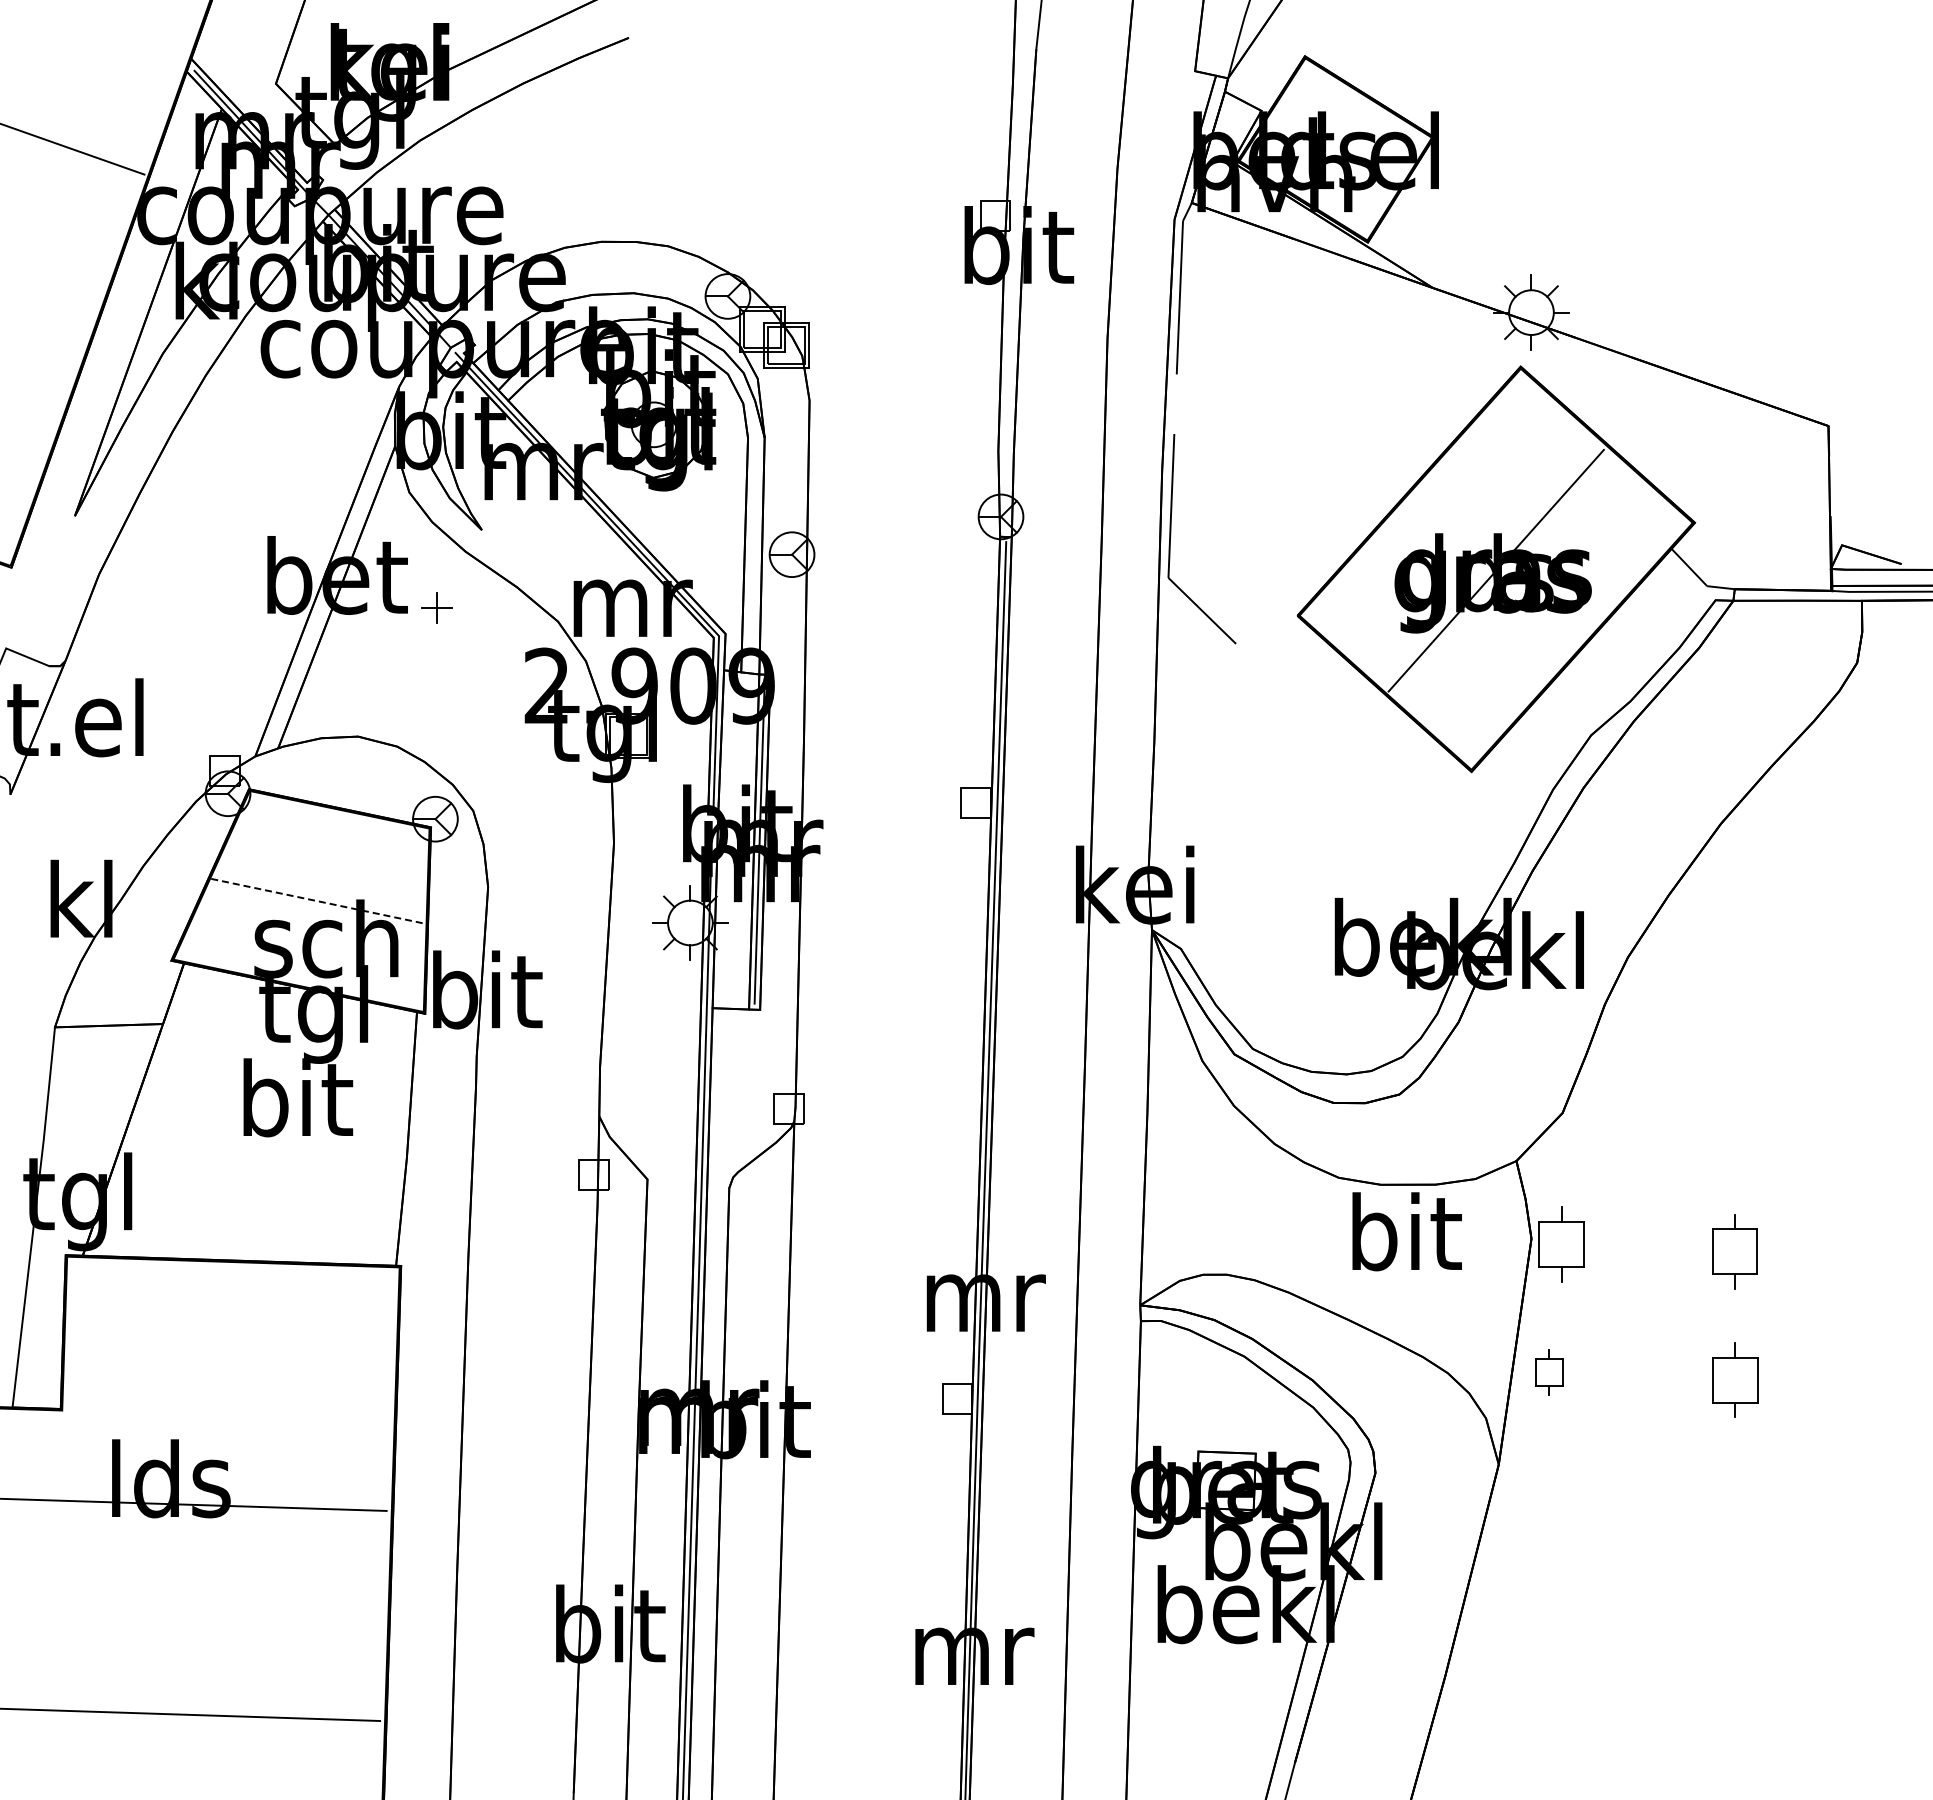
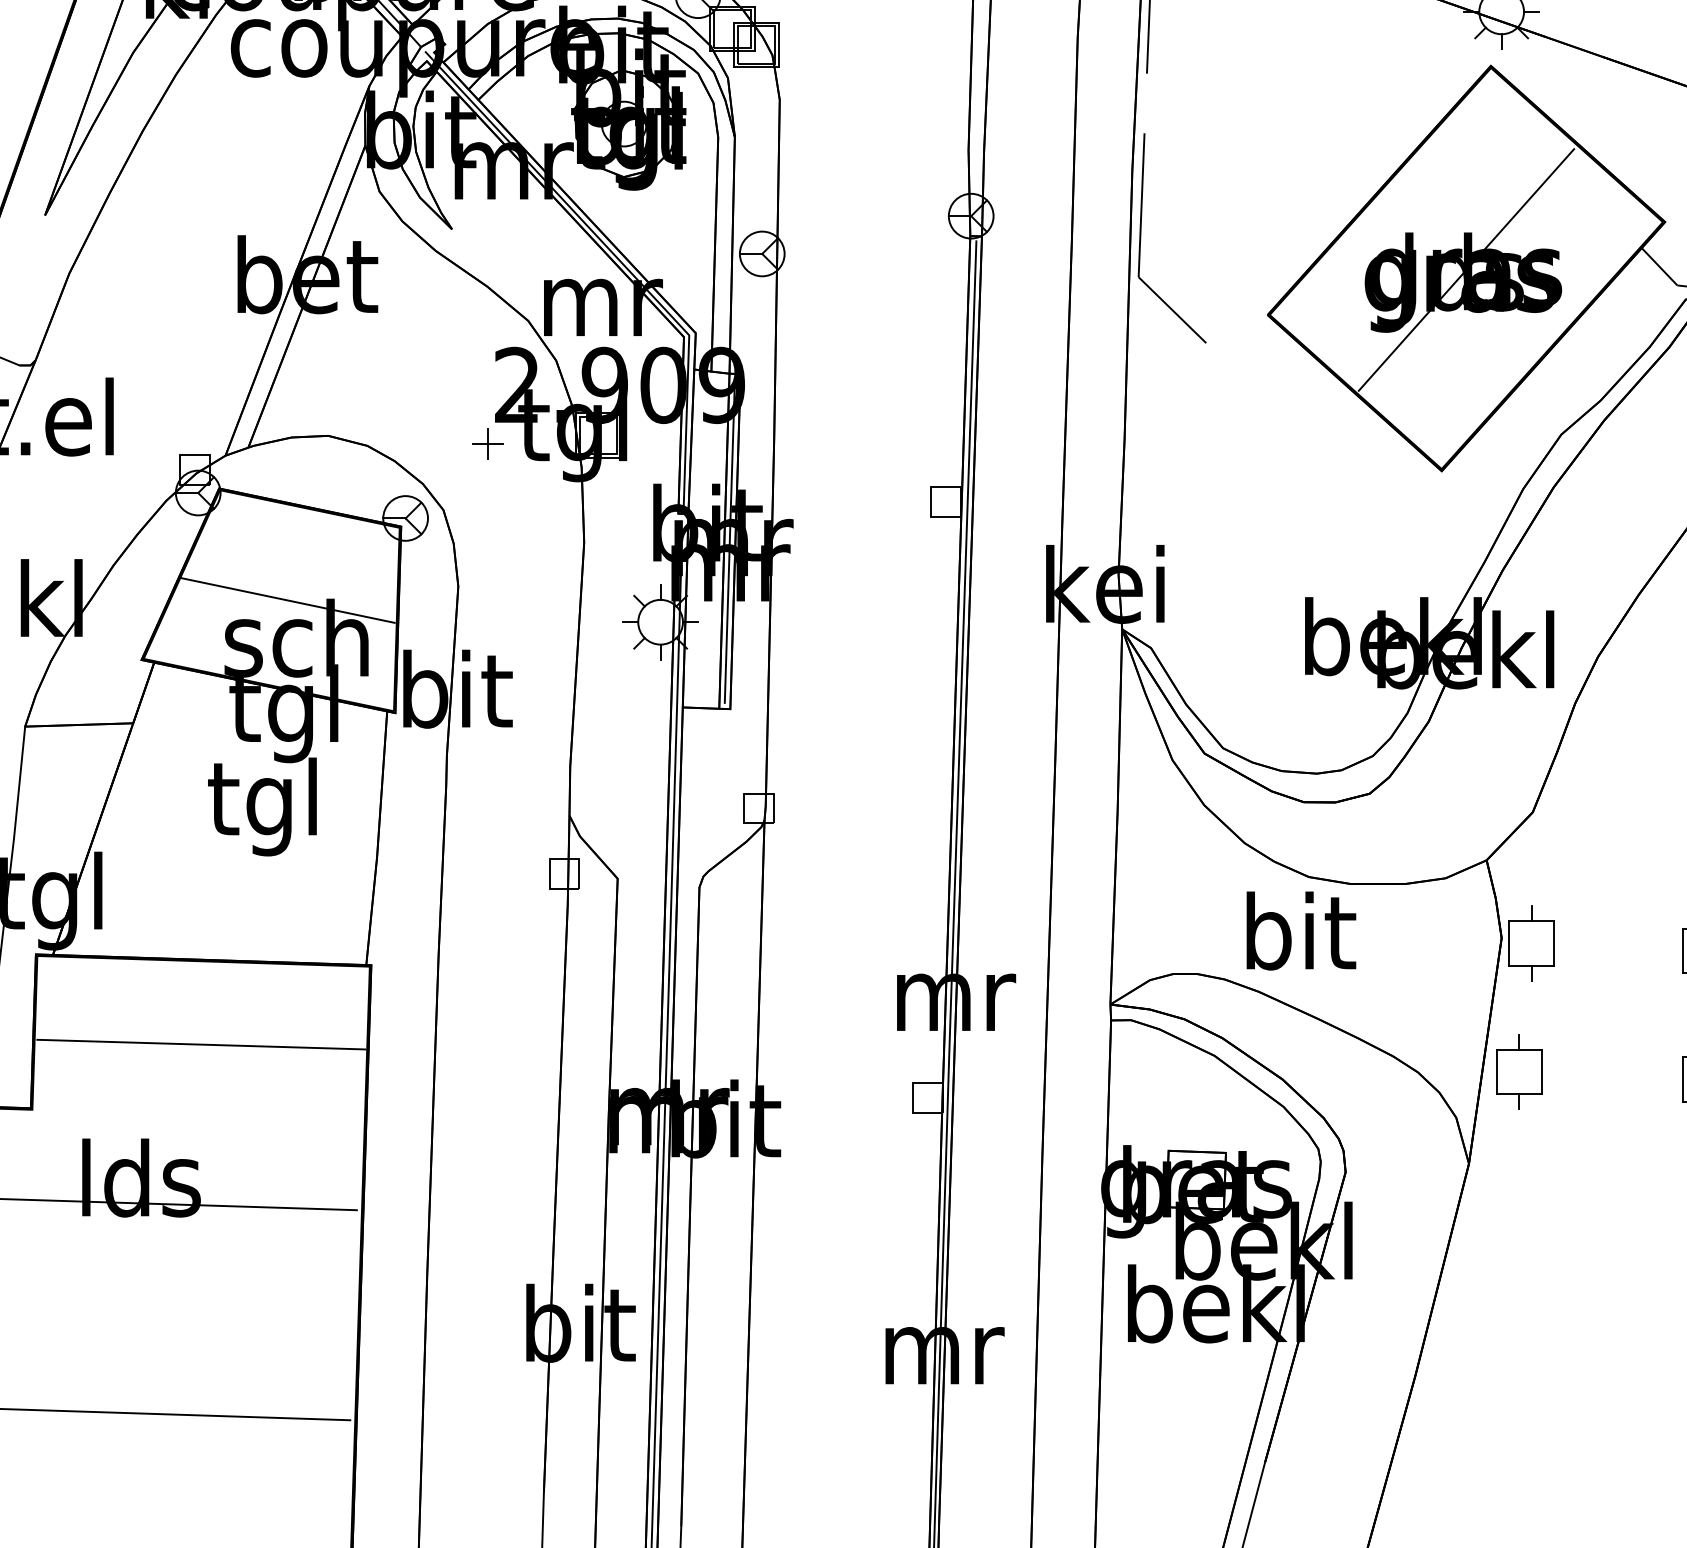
part: (436, 607) -> (487, 443), moved
line: (317, 901) -> (287, 600), dashed -> solid
text: (295, 1107) -> (265, 806), bit -> tgl
text: (1406, 1231) -> (1300, 930), moved
line: (231, 1345) -> (201, 1044), added
part: (1549, 1372) -> (1519, 1071), size x1.67

